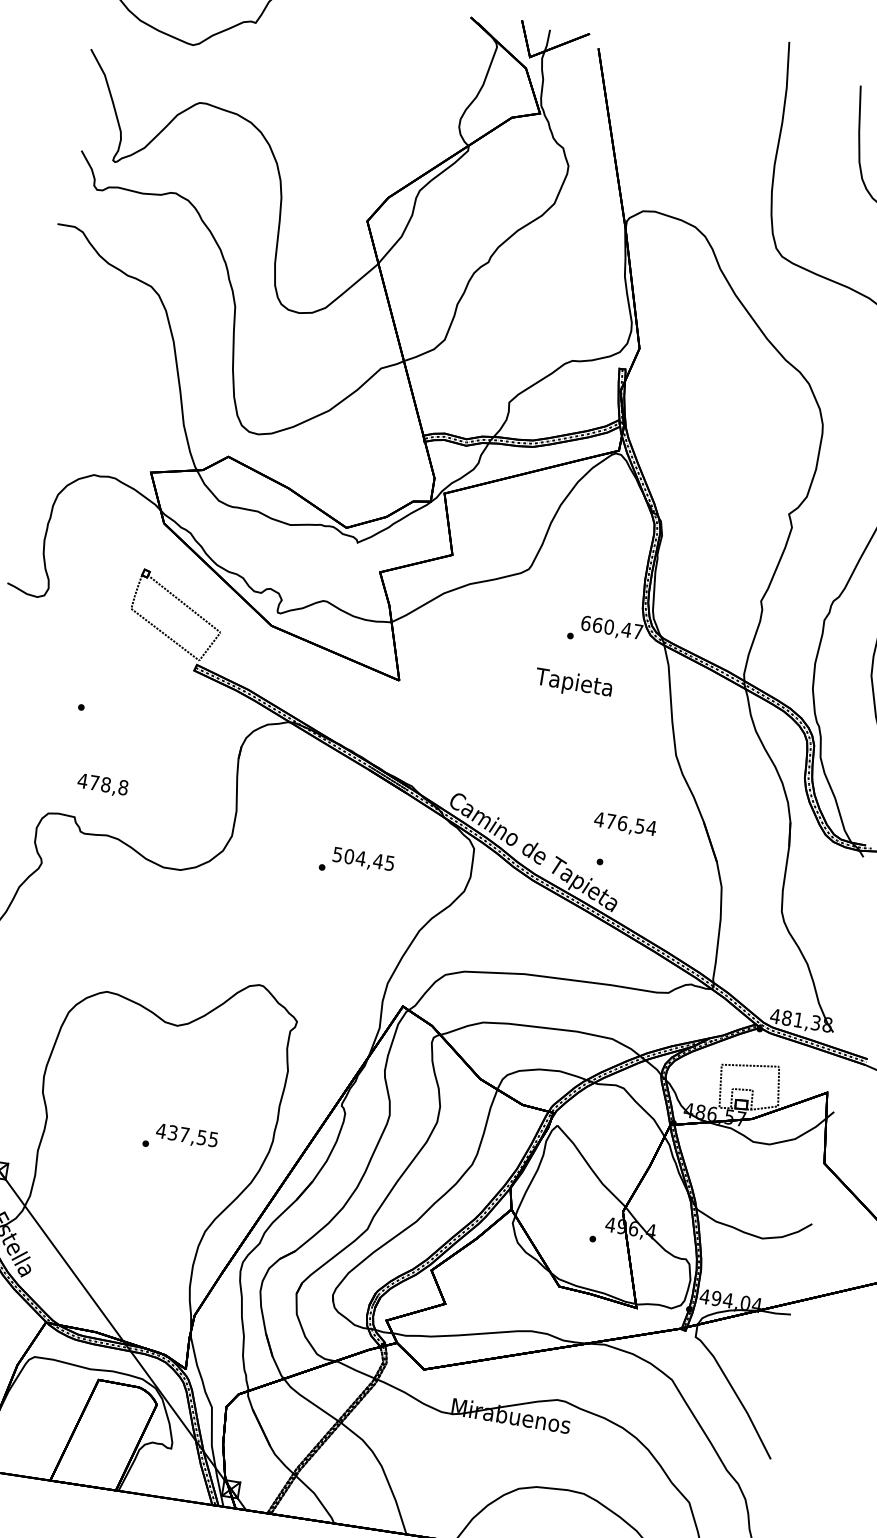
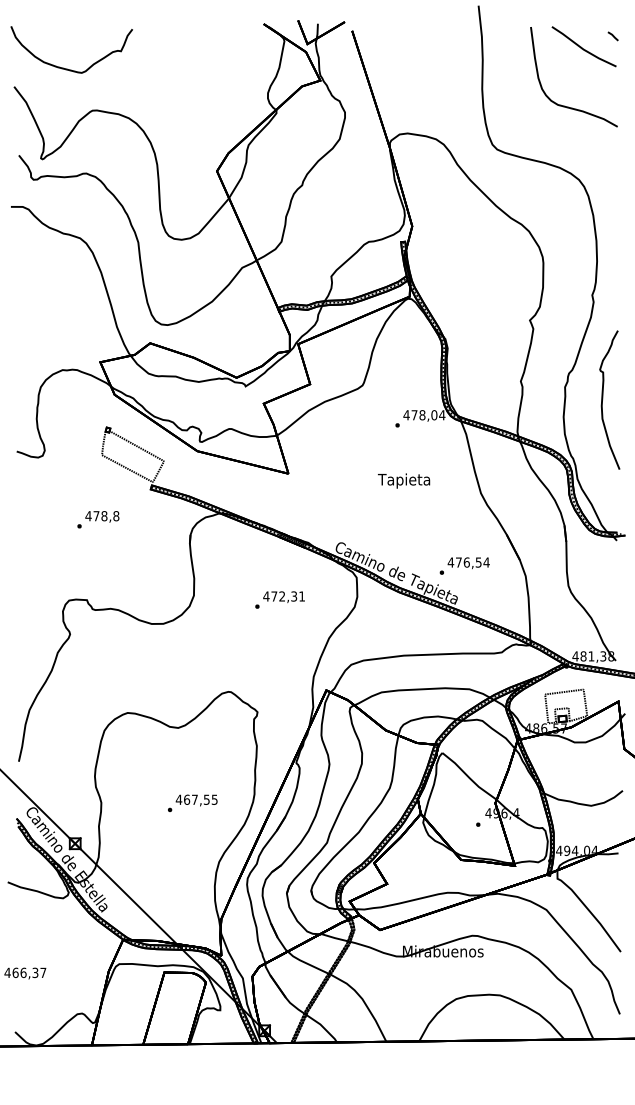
text: (612, 628) -> (424, 415), 660,47 -> 478,04
text: (574, 683) -> (404, 480), moved
text: (103, 784) -> (102, 516), moved
text: (624, 825) -> (468, 563), moved
text: (362, 858) -> (283, 596), 504,45 -> 472,31
text: (173, 1132) -> (187, 799), 437,55 -> 467,55

